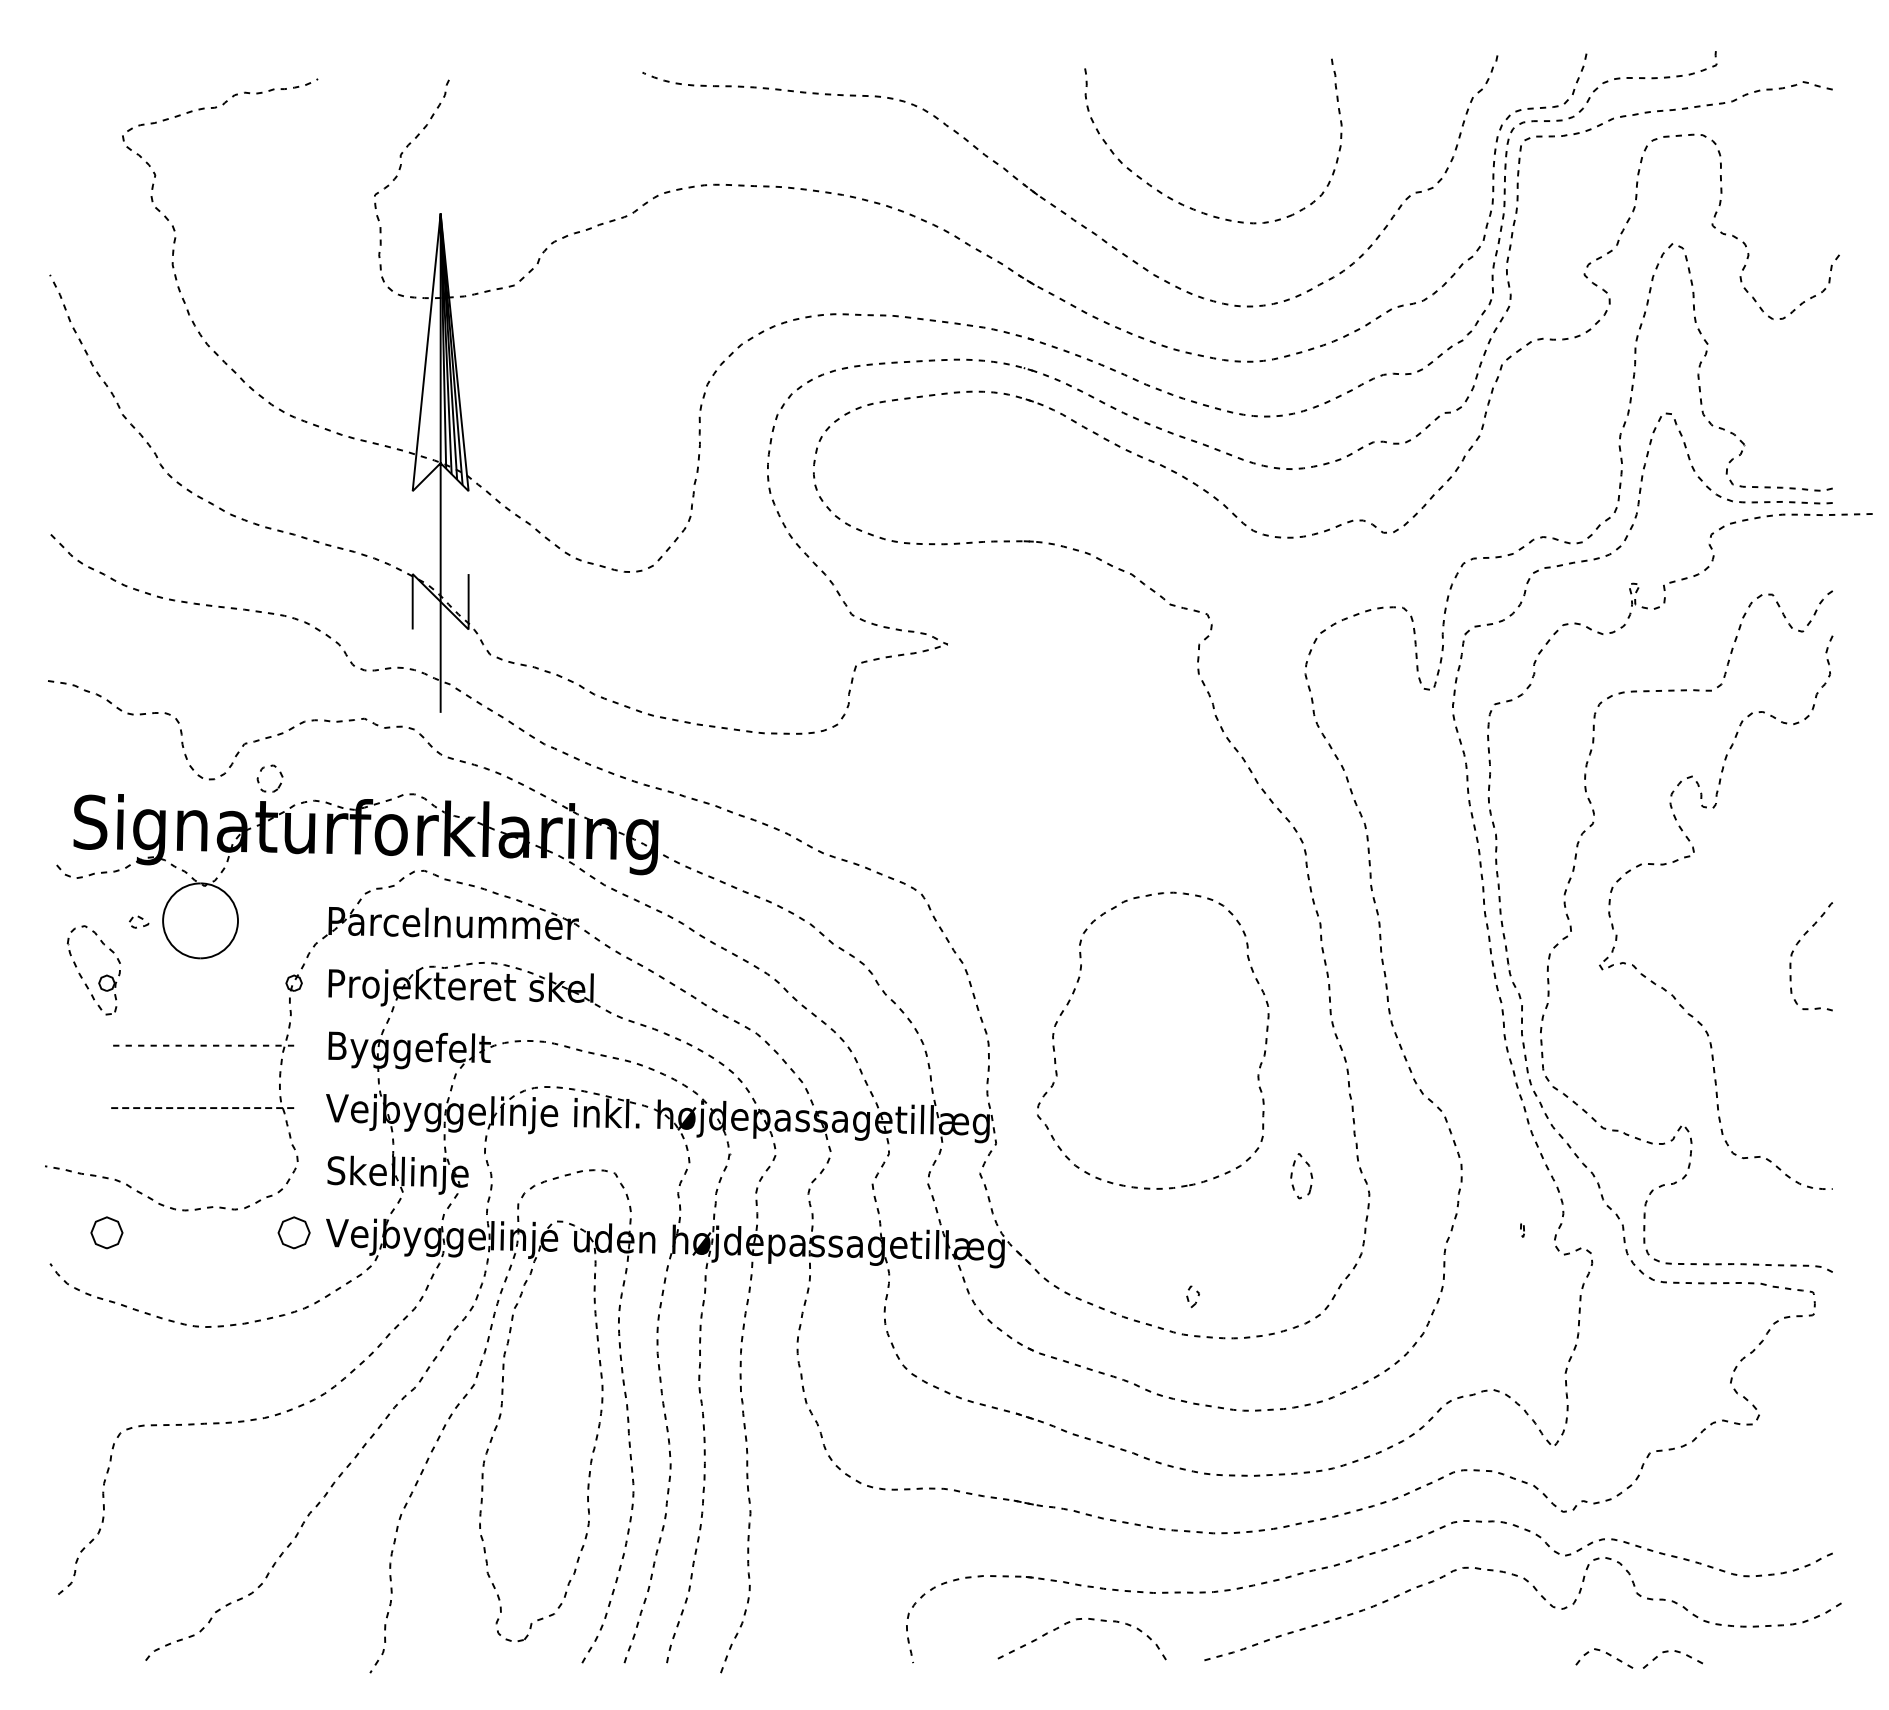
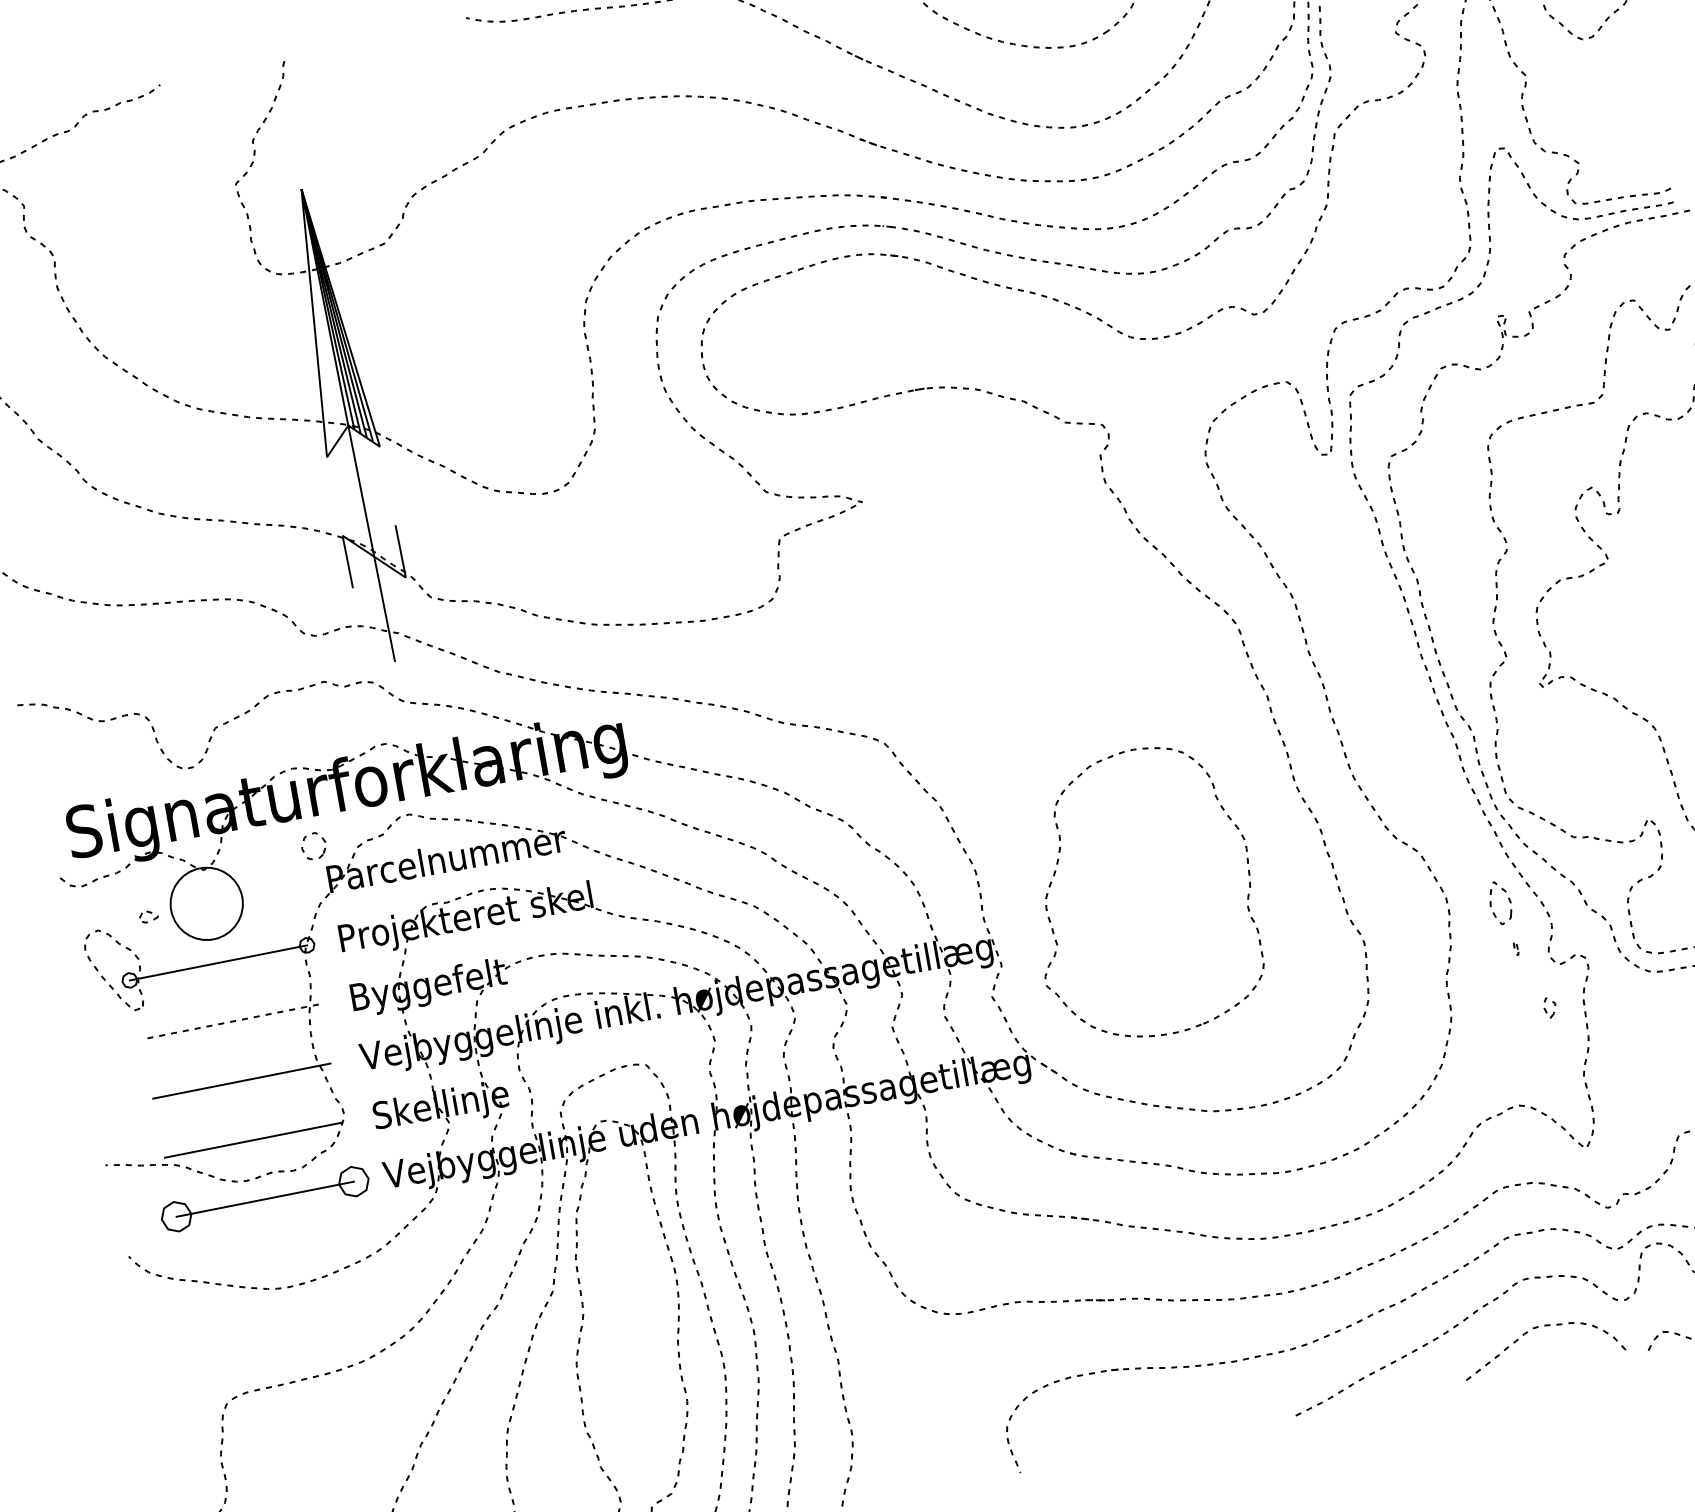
part: (259, 781) -> (304, 850), moved
line: (200, 983) -> (218, 963), added
part: (1070, 1001) -> (1056, 872), moved
line: (200, 1108) -> (241, 1081), dashed -> solid
line: (200, 1170) -> (253, 1140), added
part: (1292, 1176) -> (1491, 904), moved
line: (200, 1232) -> (265, 1198), added
part: (1192, 1296) -> (1549, 1007), moved
curve: (1077, 1620) -> (1534, 1329), moved

